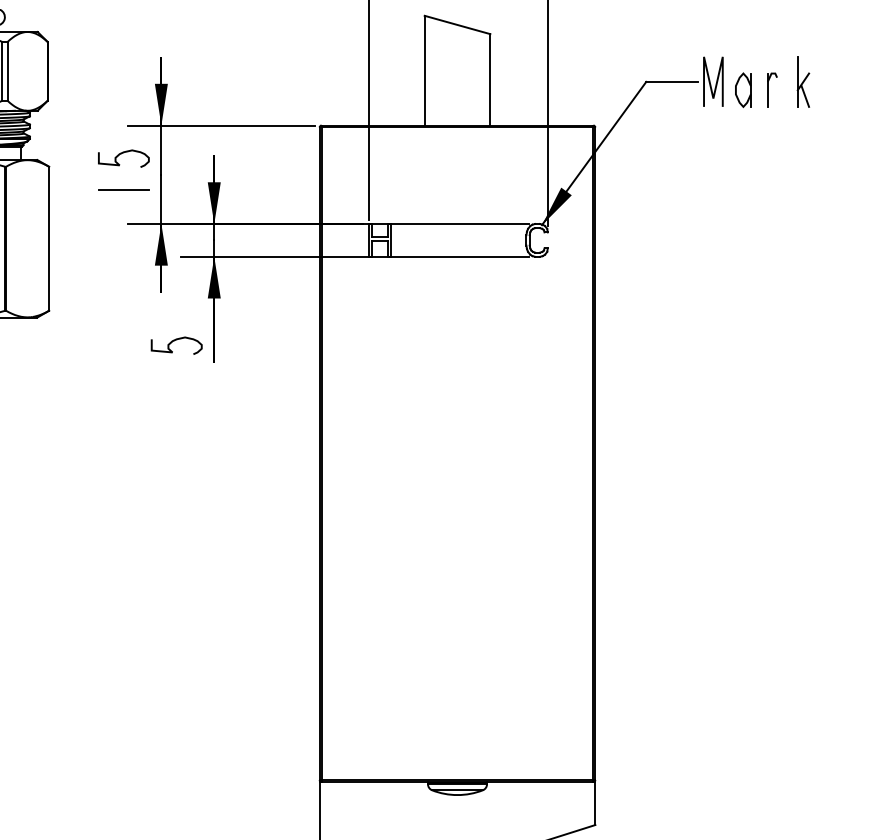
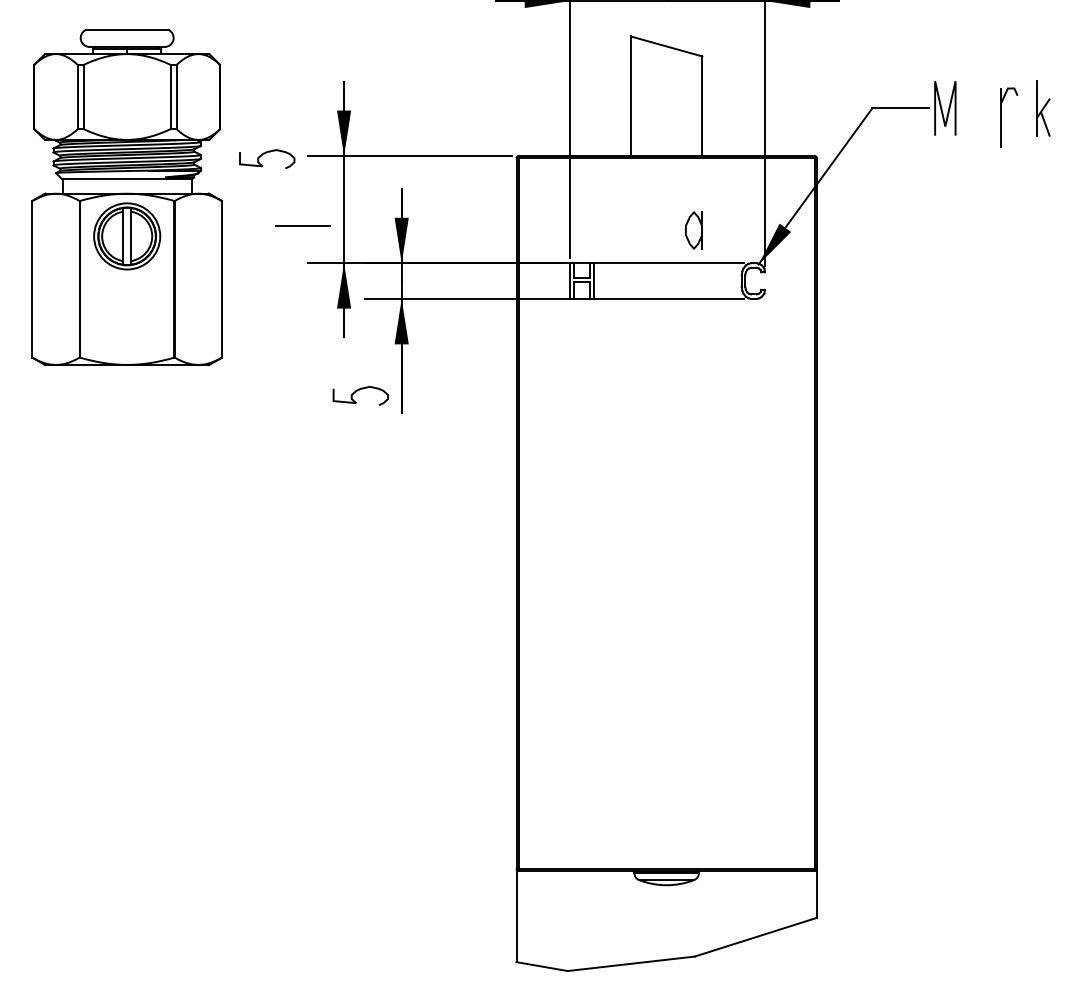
part: (742, 90) -> (693, 230), moved
part: (772, 90) -> (1009, 117), size x1.6
curve: (121, 154) -> (264, 154), moved

